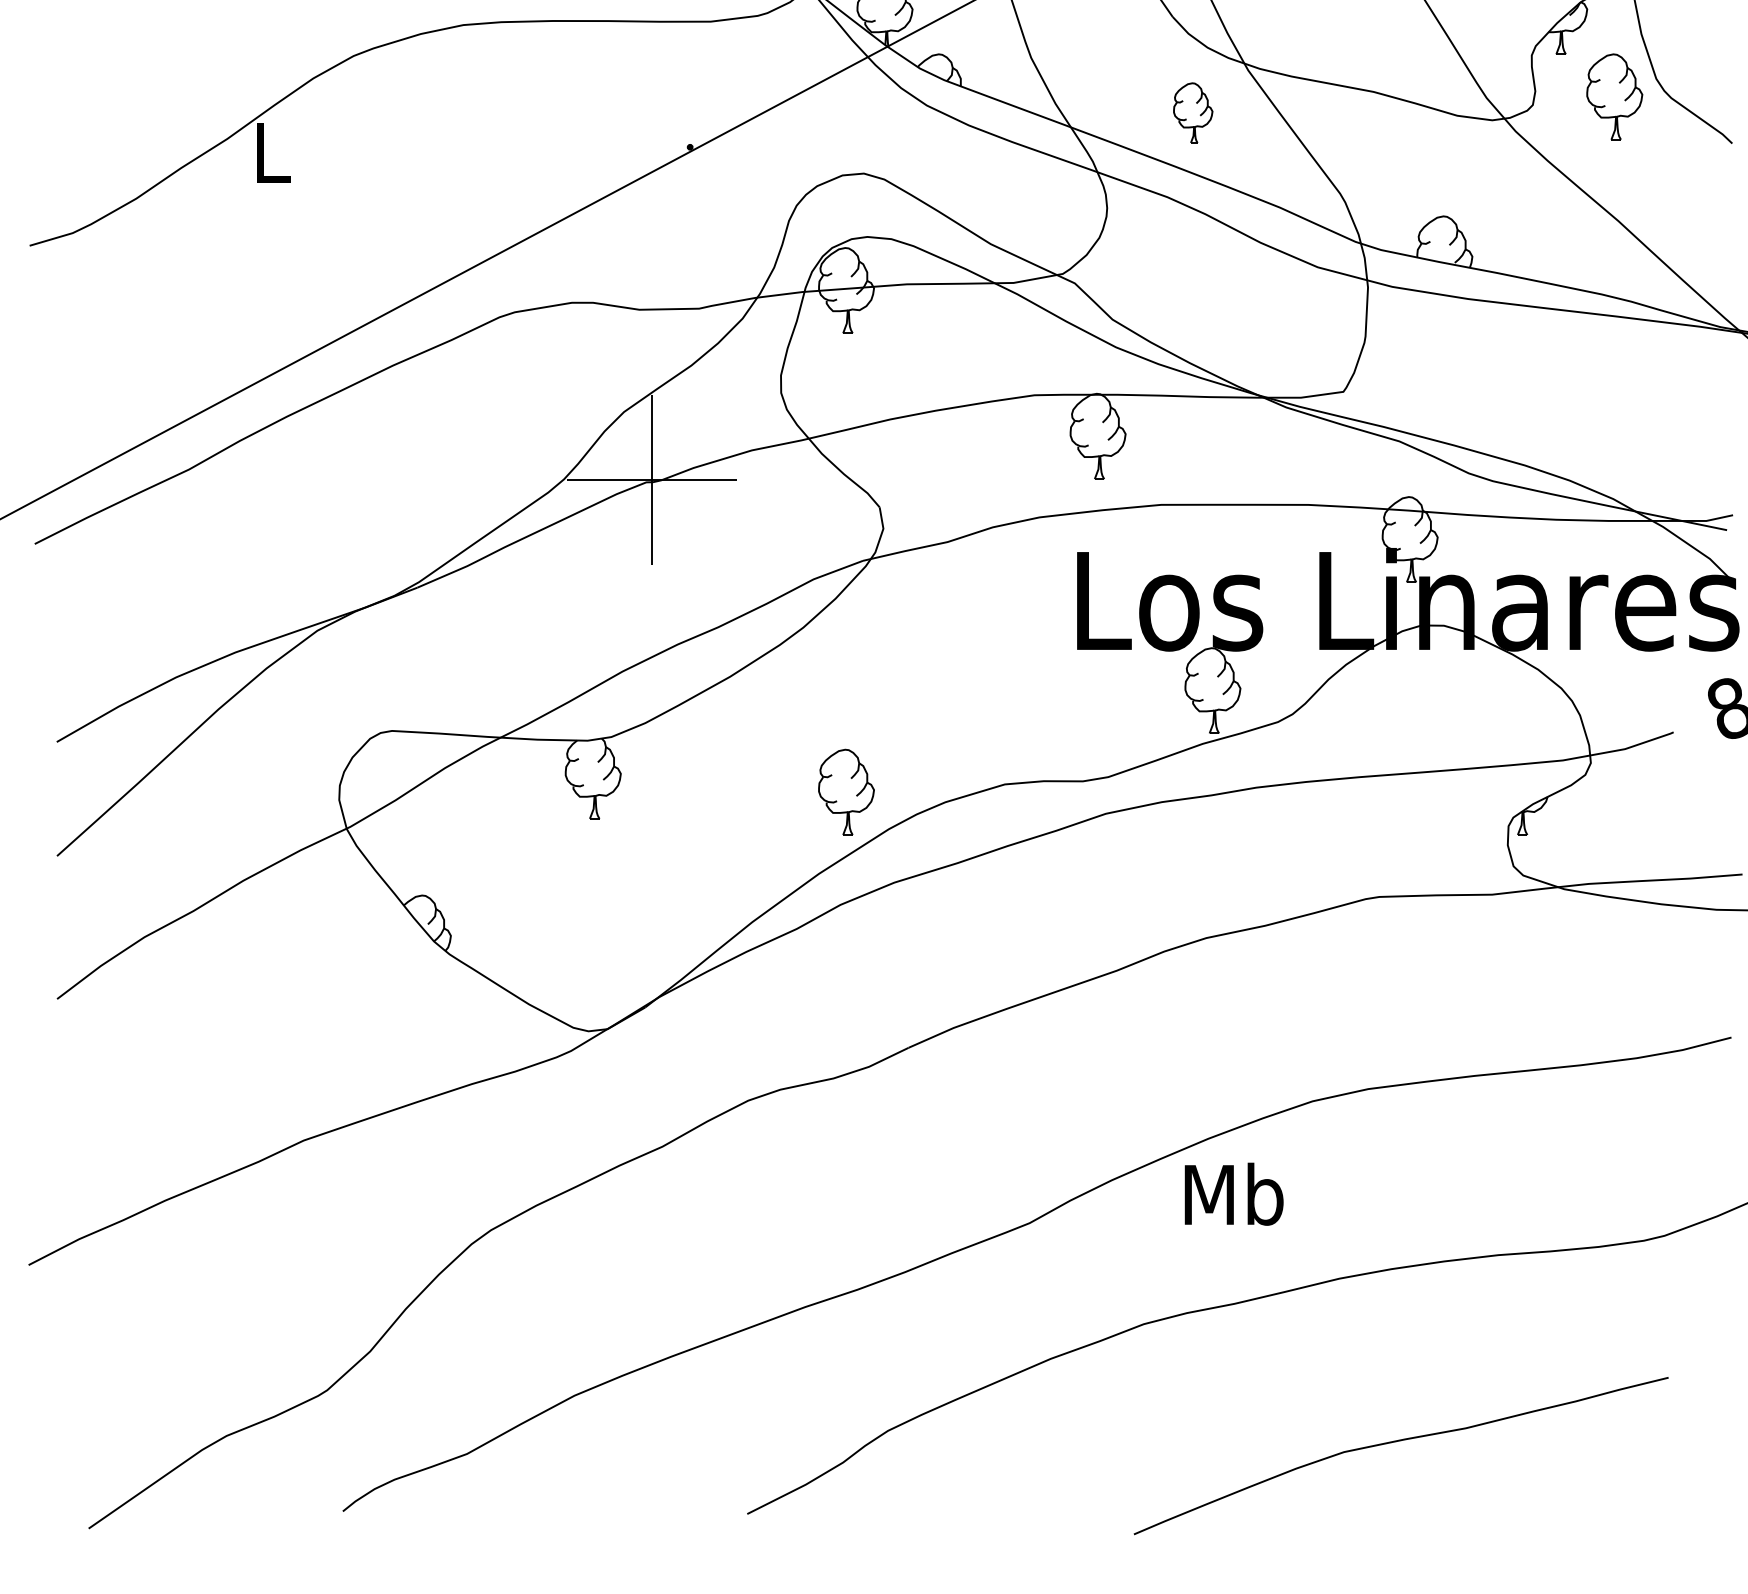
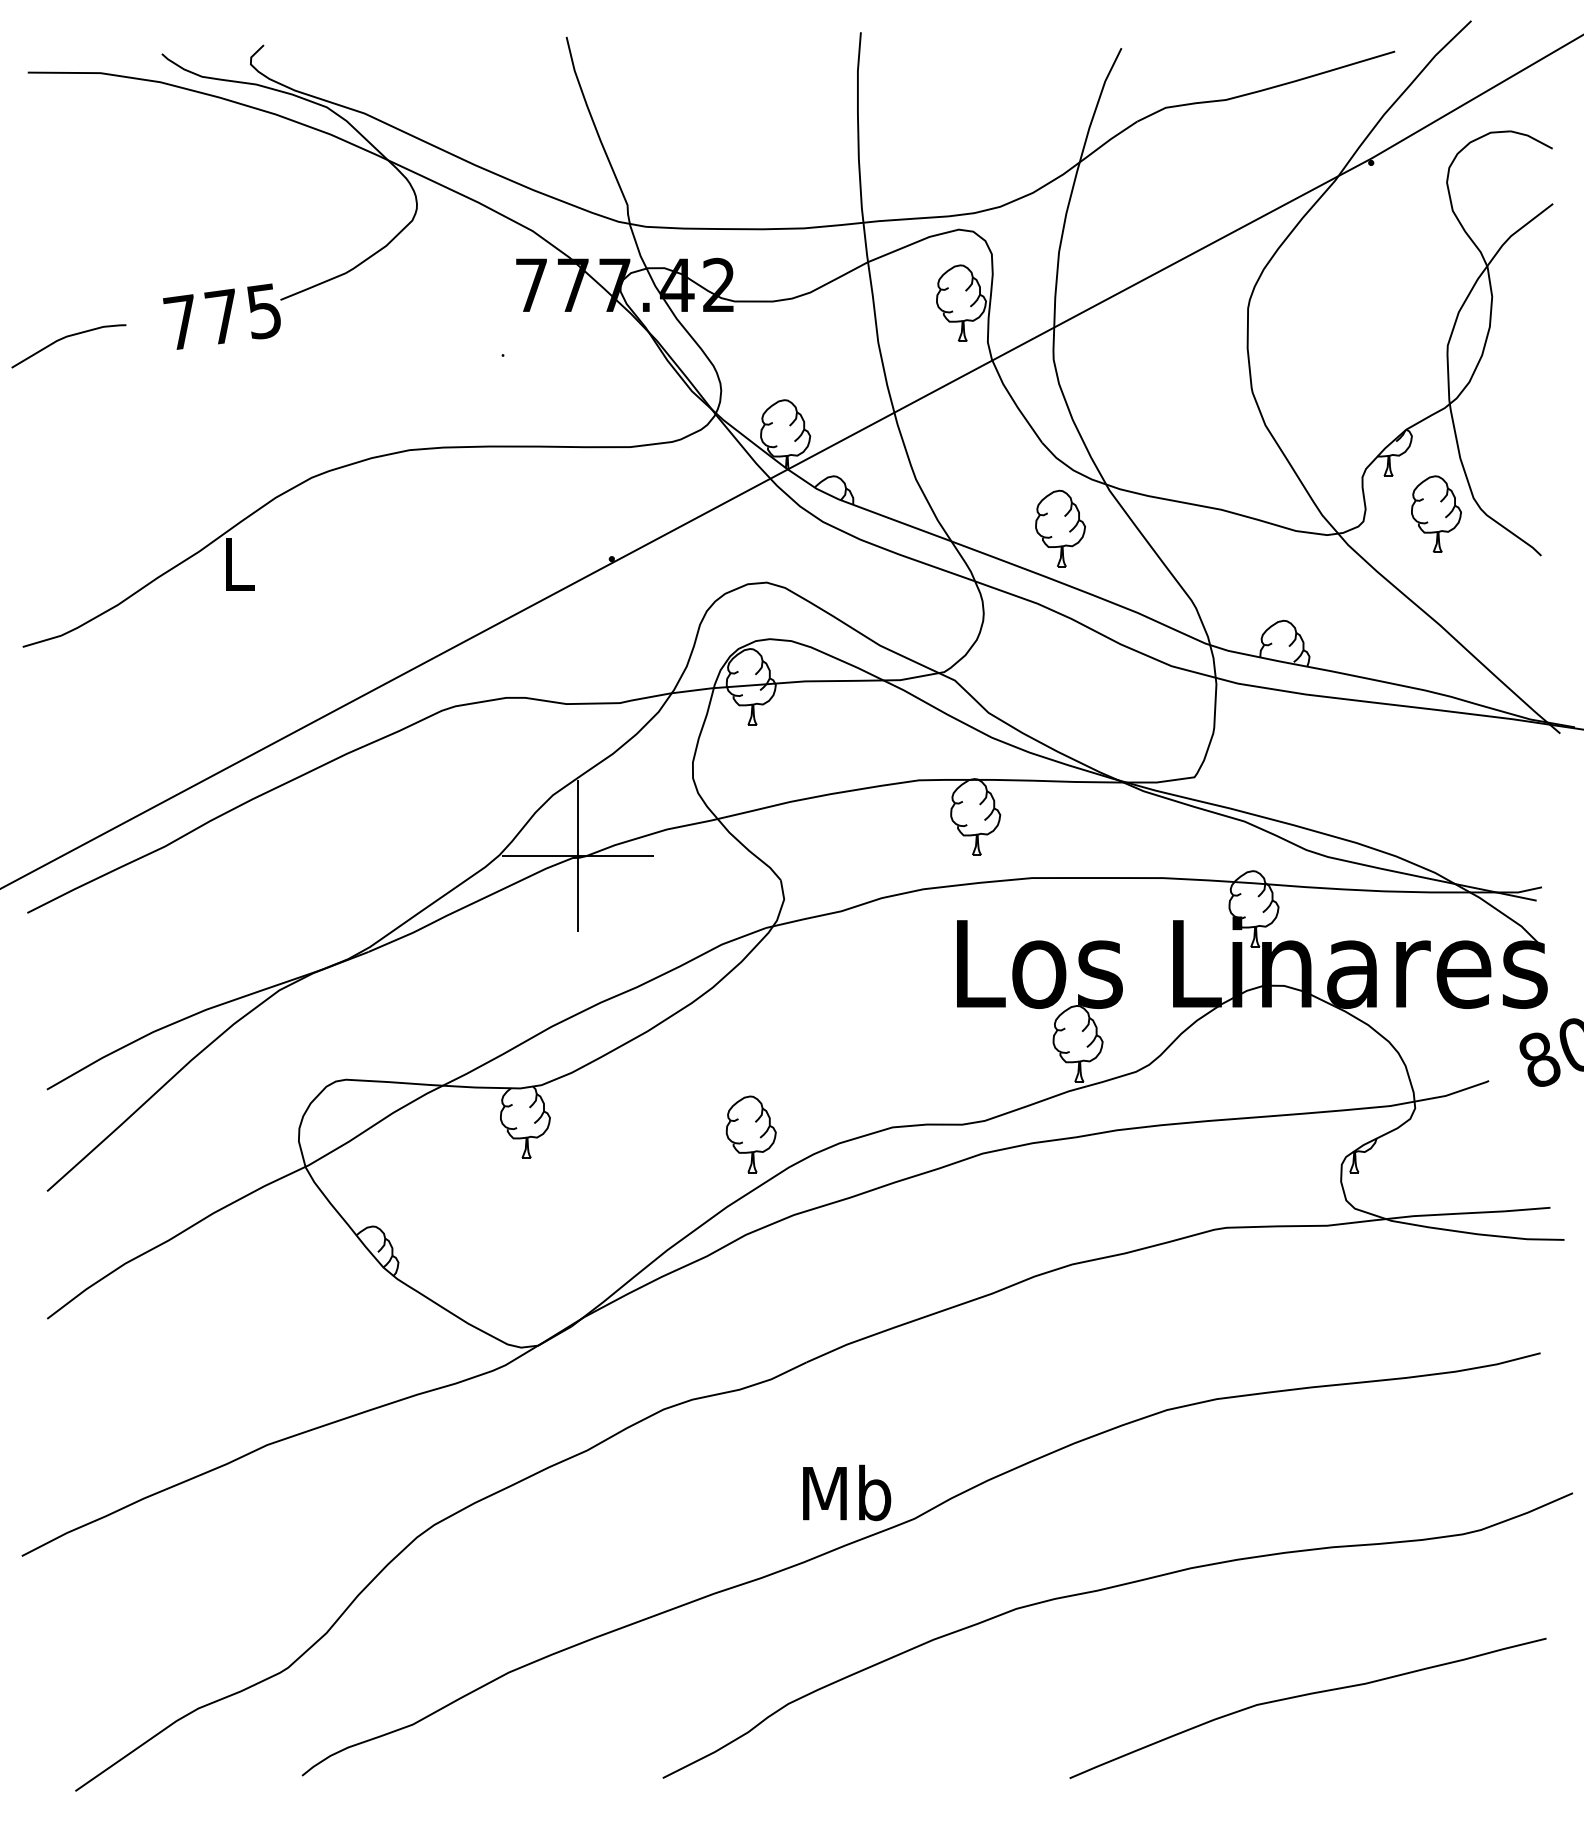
part: (1193, 112) -> (1060, 528), size x1.43
text: (1234, 1193) -> (847, 1492), moved
curve: (1396, 1442) -> (1303, 1696), moved

